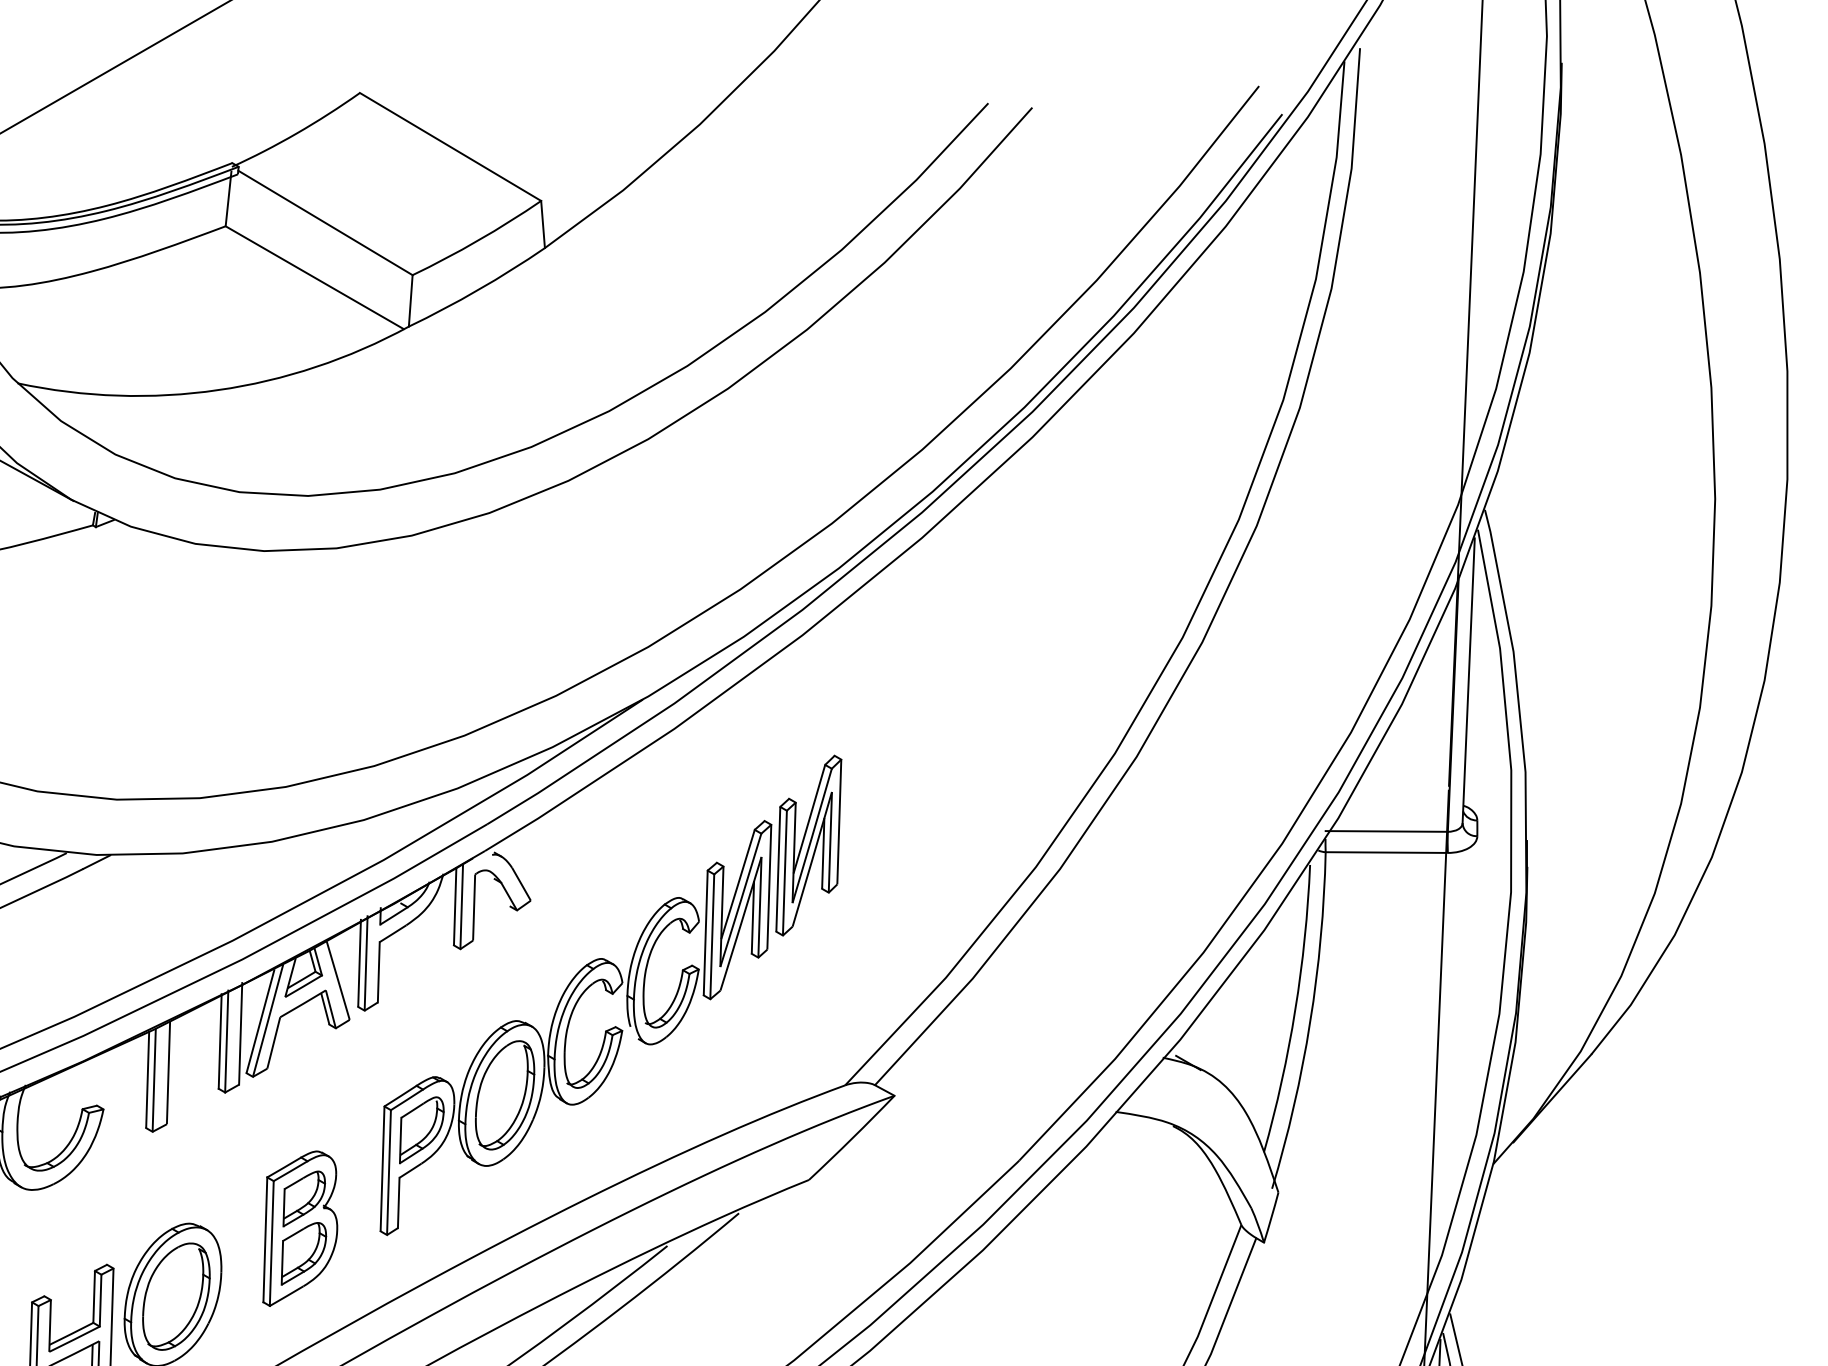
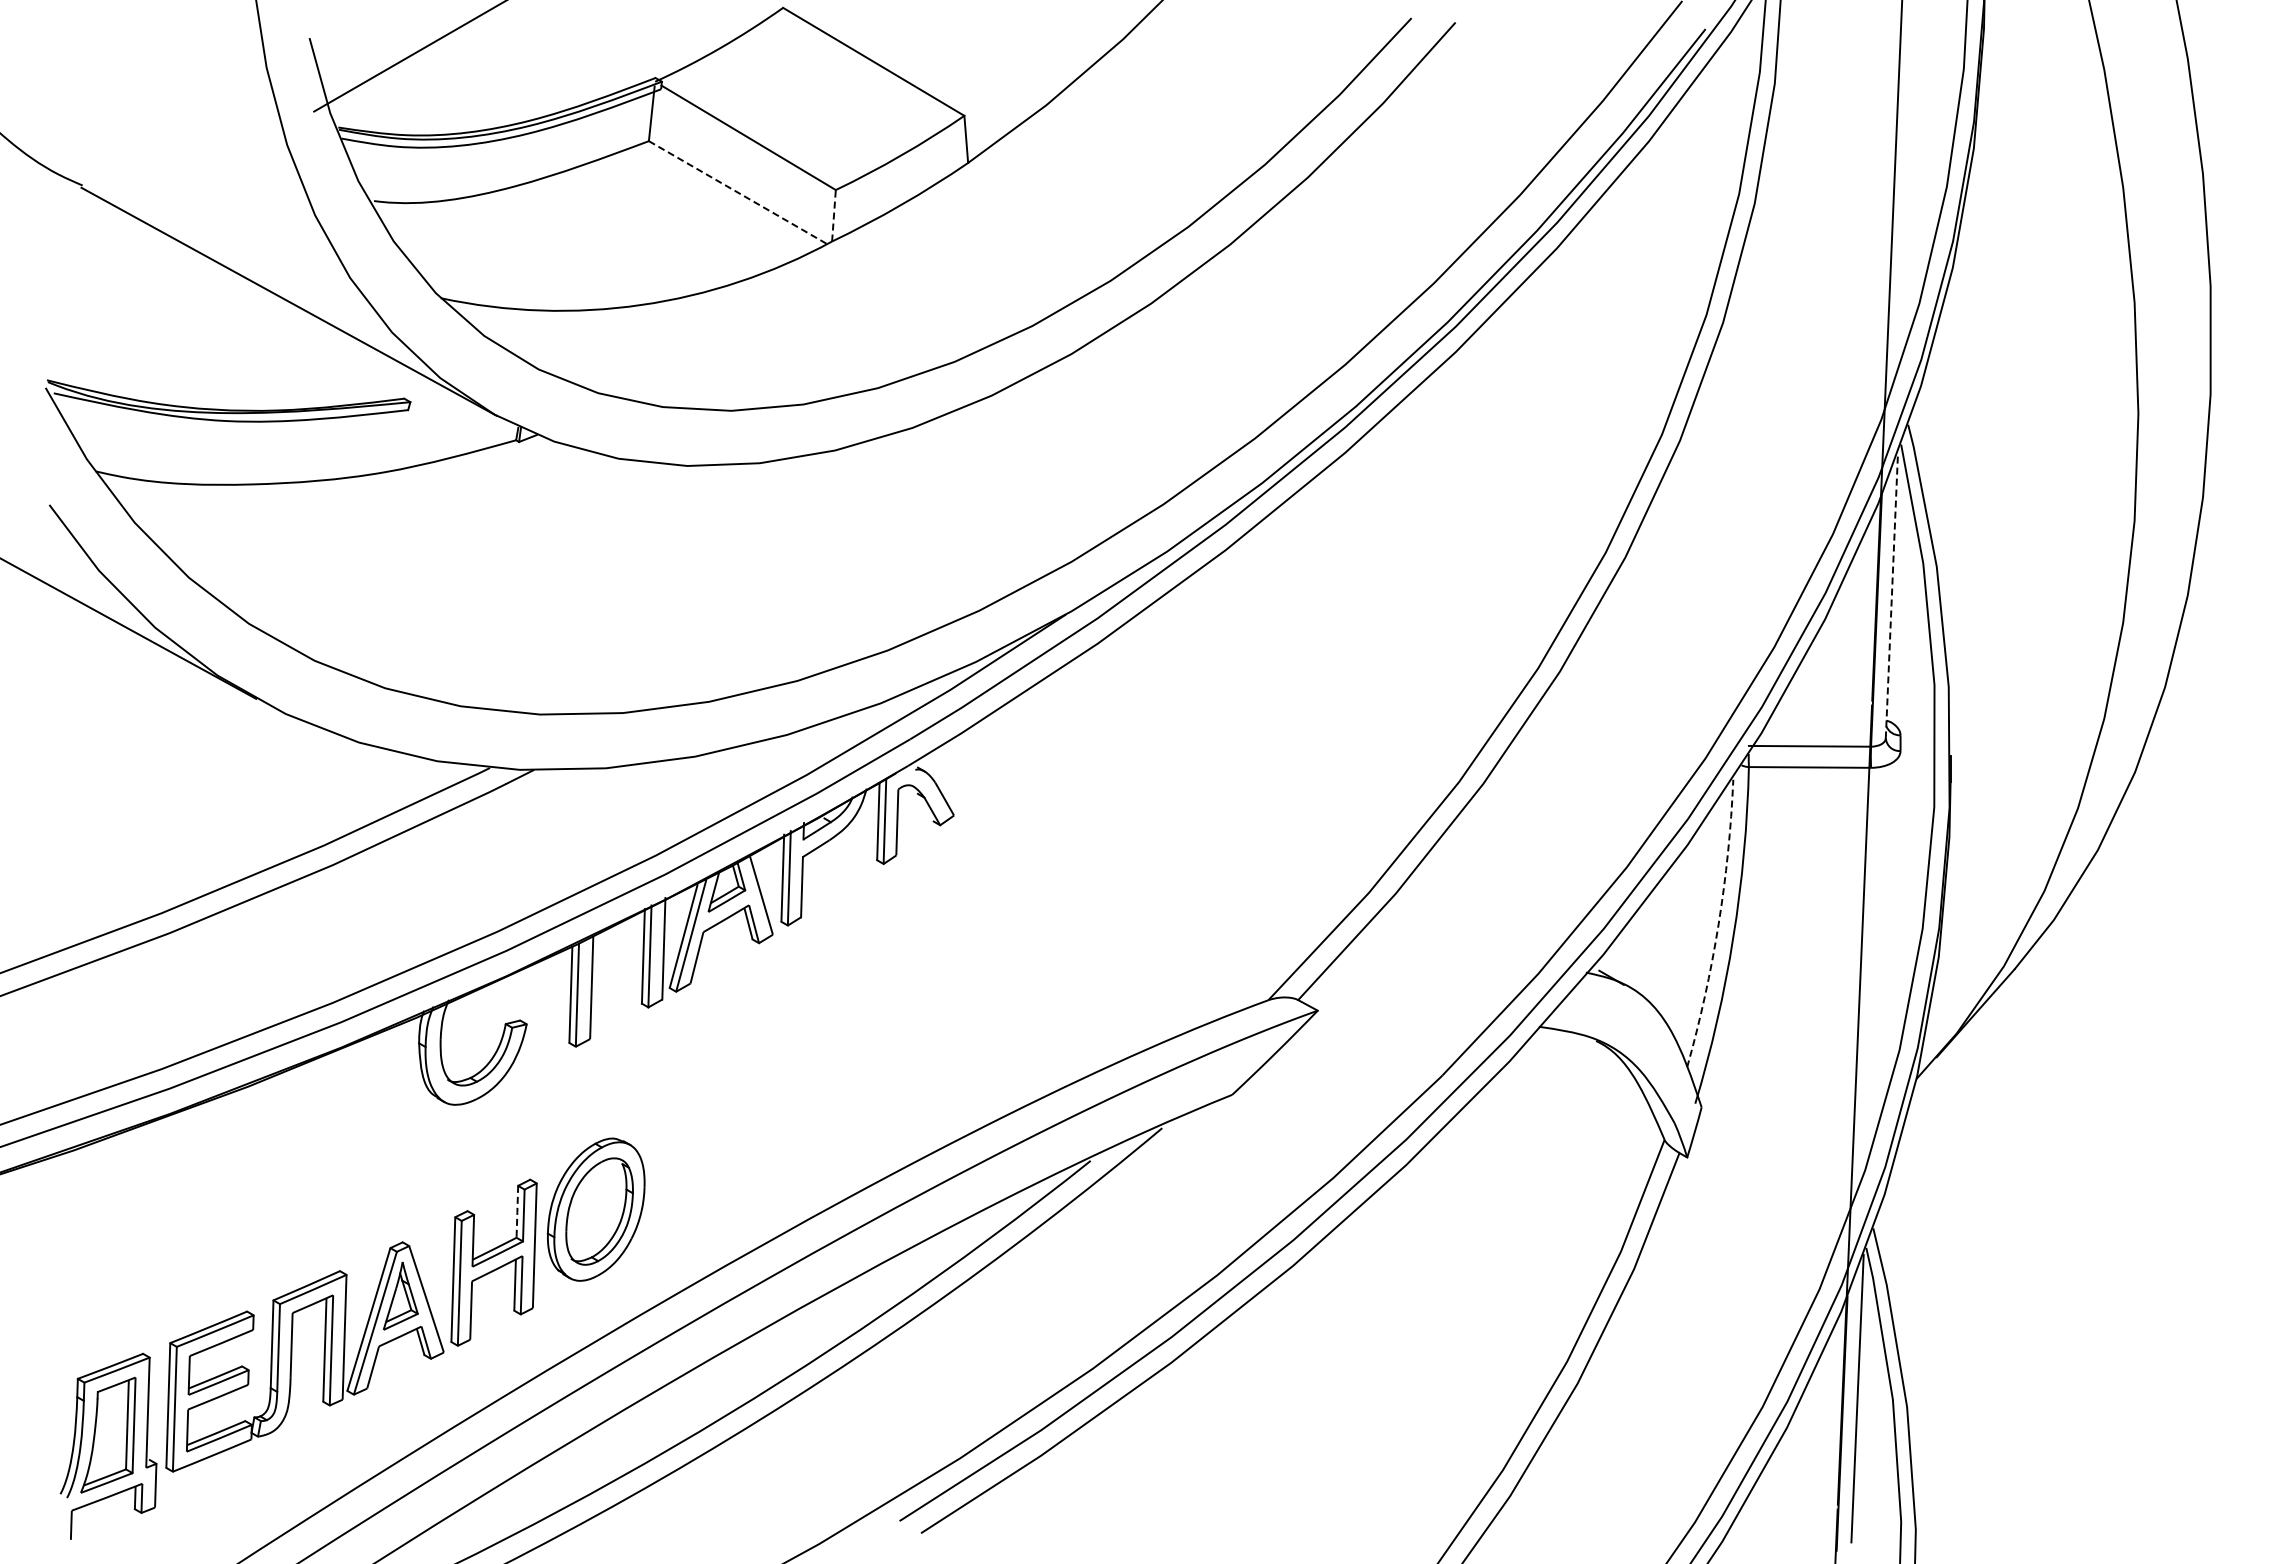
line: (314, 277) -> (737, 192), solid -> dashed
line: (410, 300) -> (833, 215), solid -> dashed
line: (1468, 680) -> (1891, 595), solid -> dashed
part: (610, 994) -> (1033, 909), removed
arc: (1295, 1009) -> (1718, 924), solid -> dashed
part: (300, 1228) -> (723, 1143), removed
line: (94, 1297) -> (517, 1212), solid -> dashed

